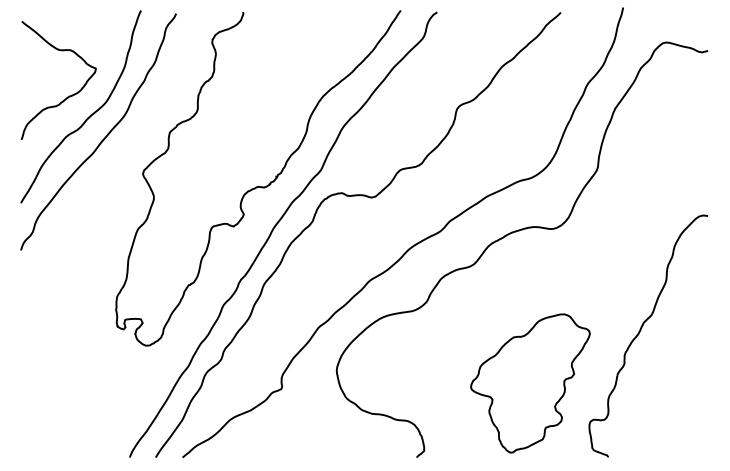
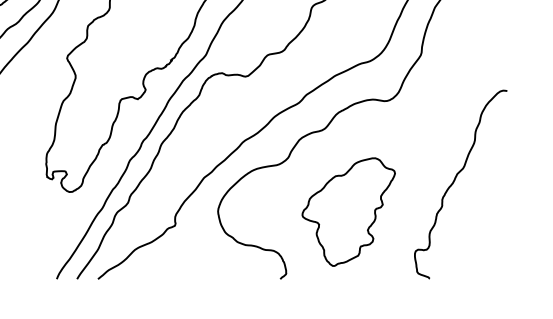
part: (530, 383) -> (348, 212), moved

